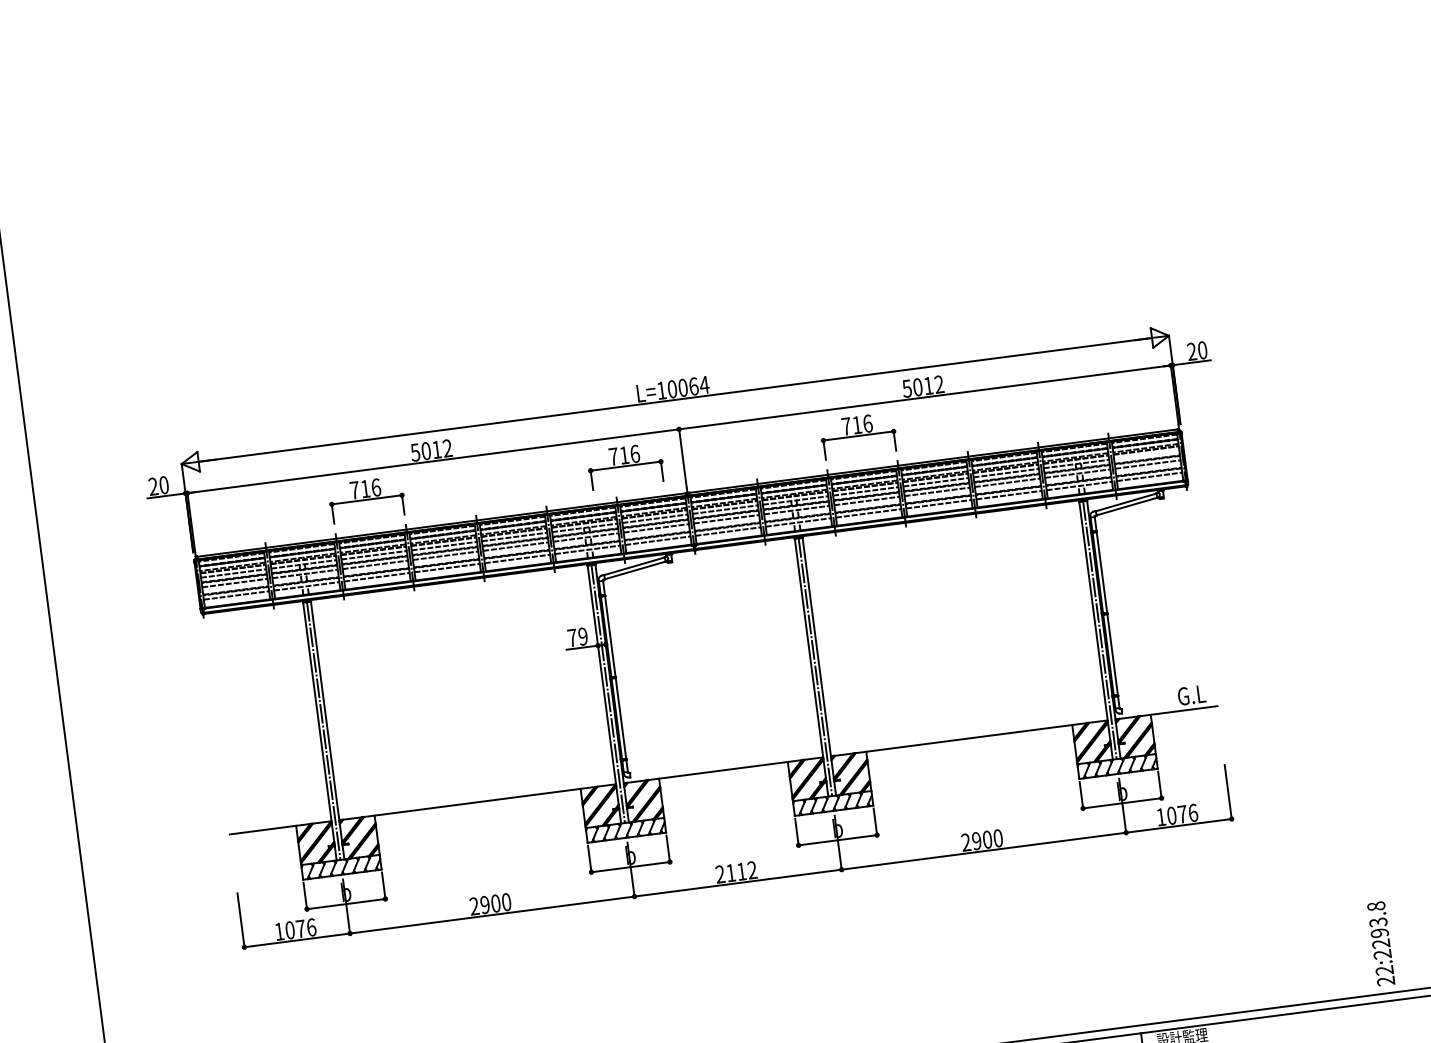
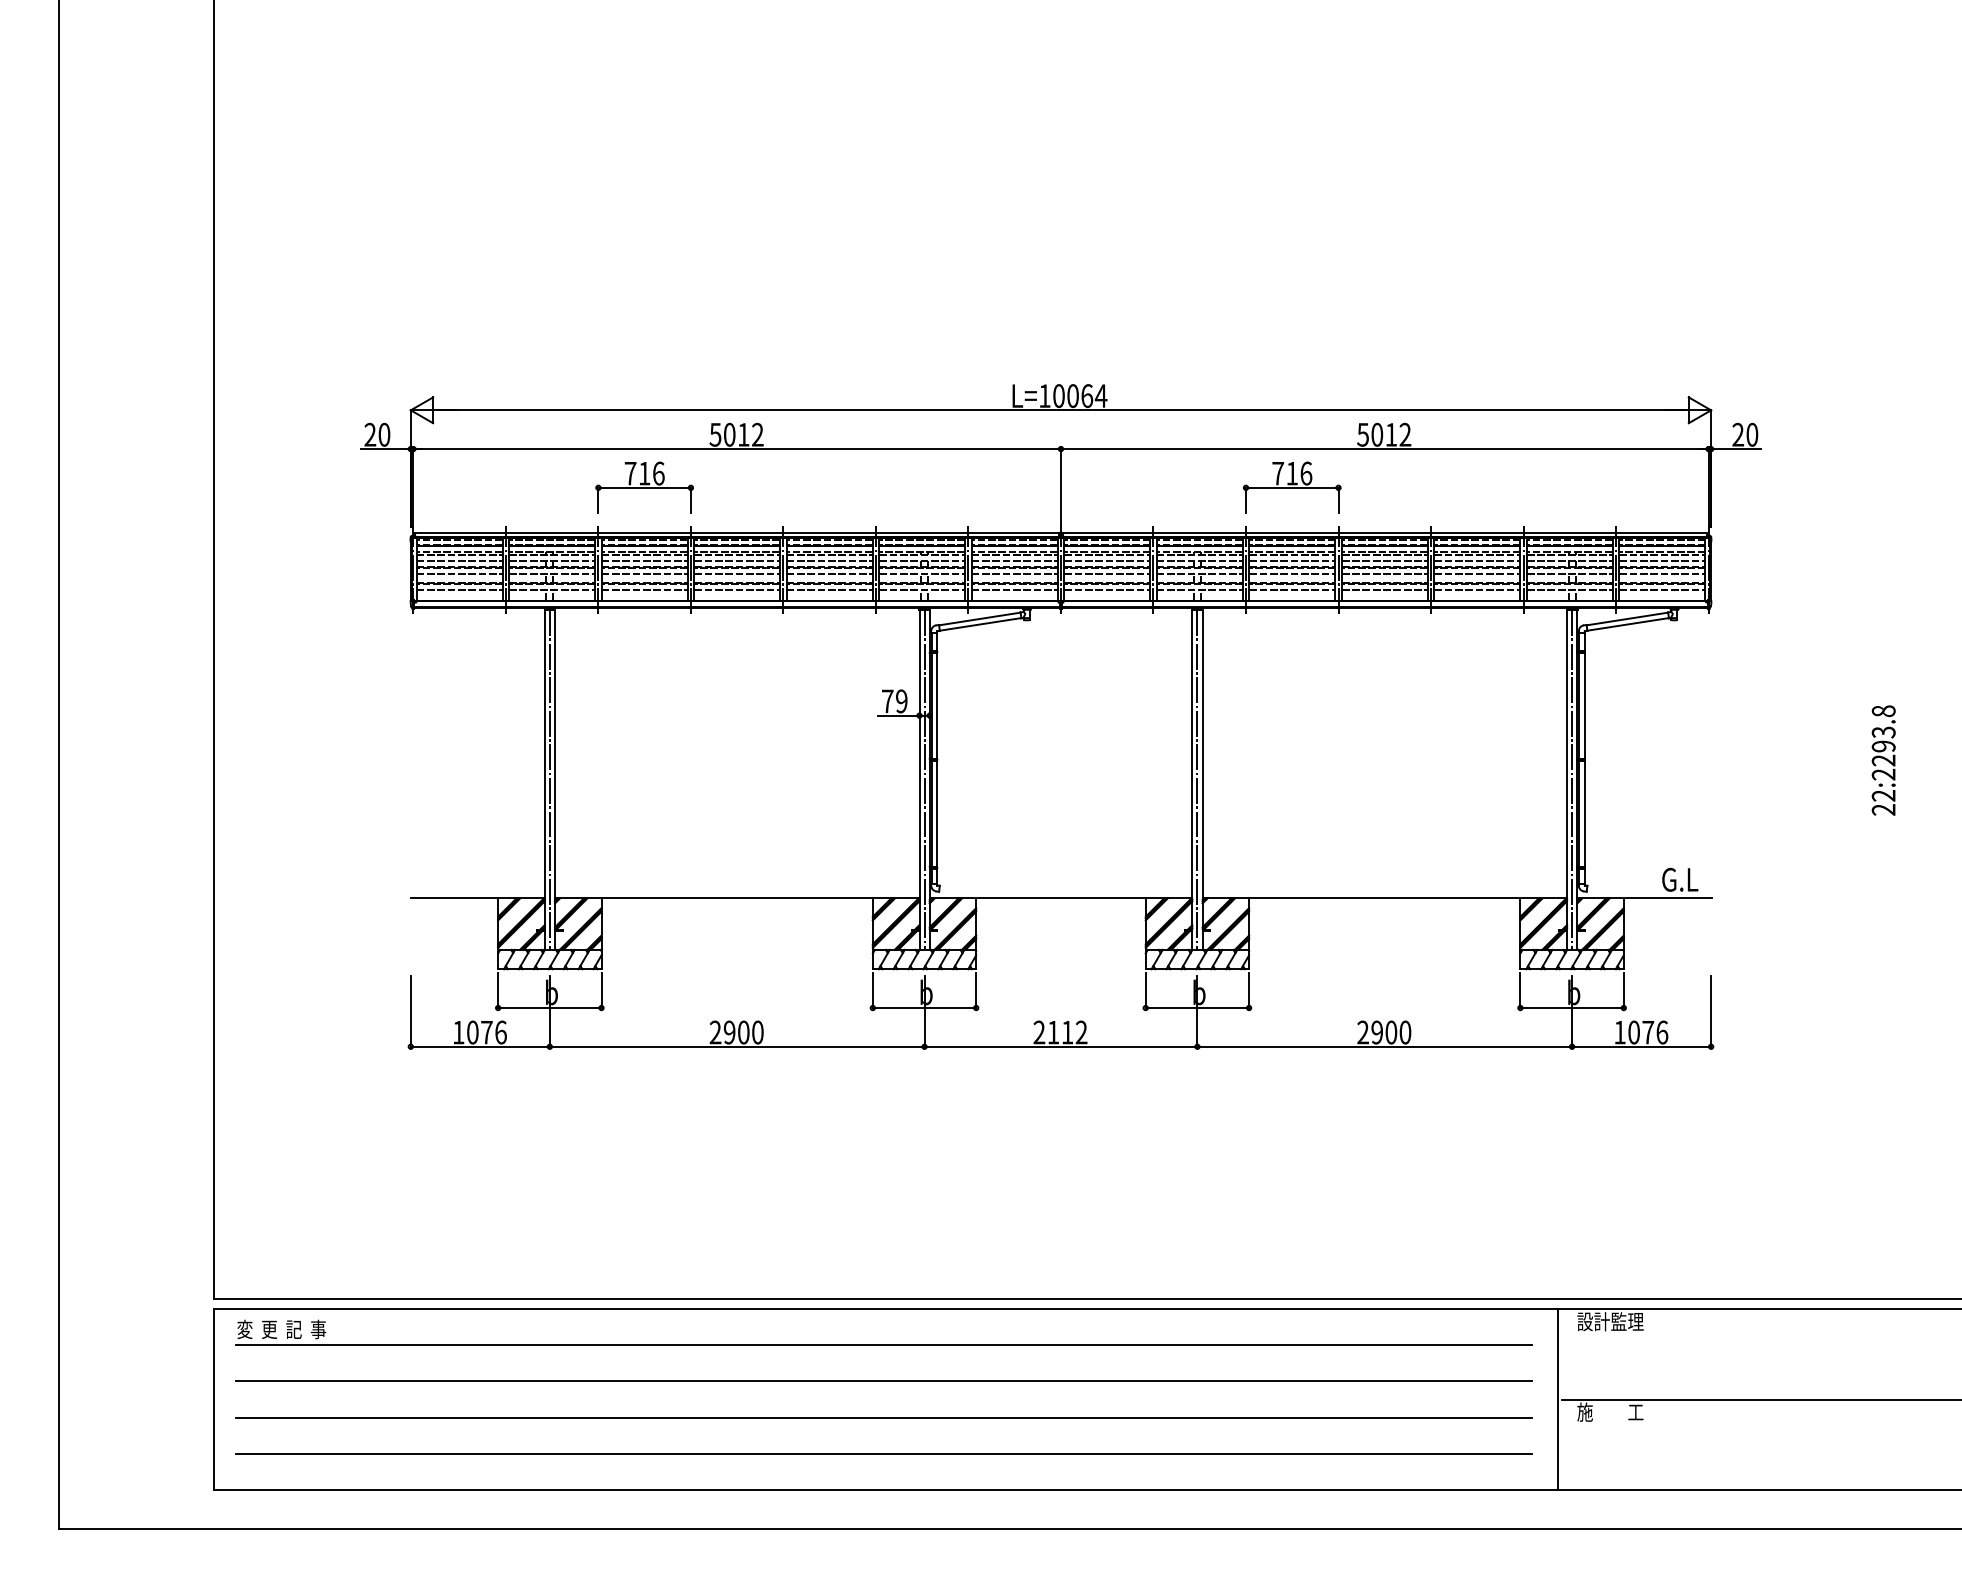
line: (1146, 454) -> (1662, 560), added
part: (625, 465) -> (985, 487), removed
text: (1381, 943) -> (1883, 760), moved

